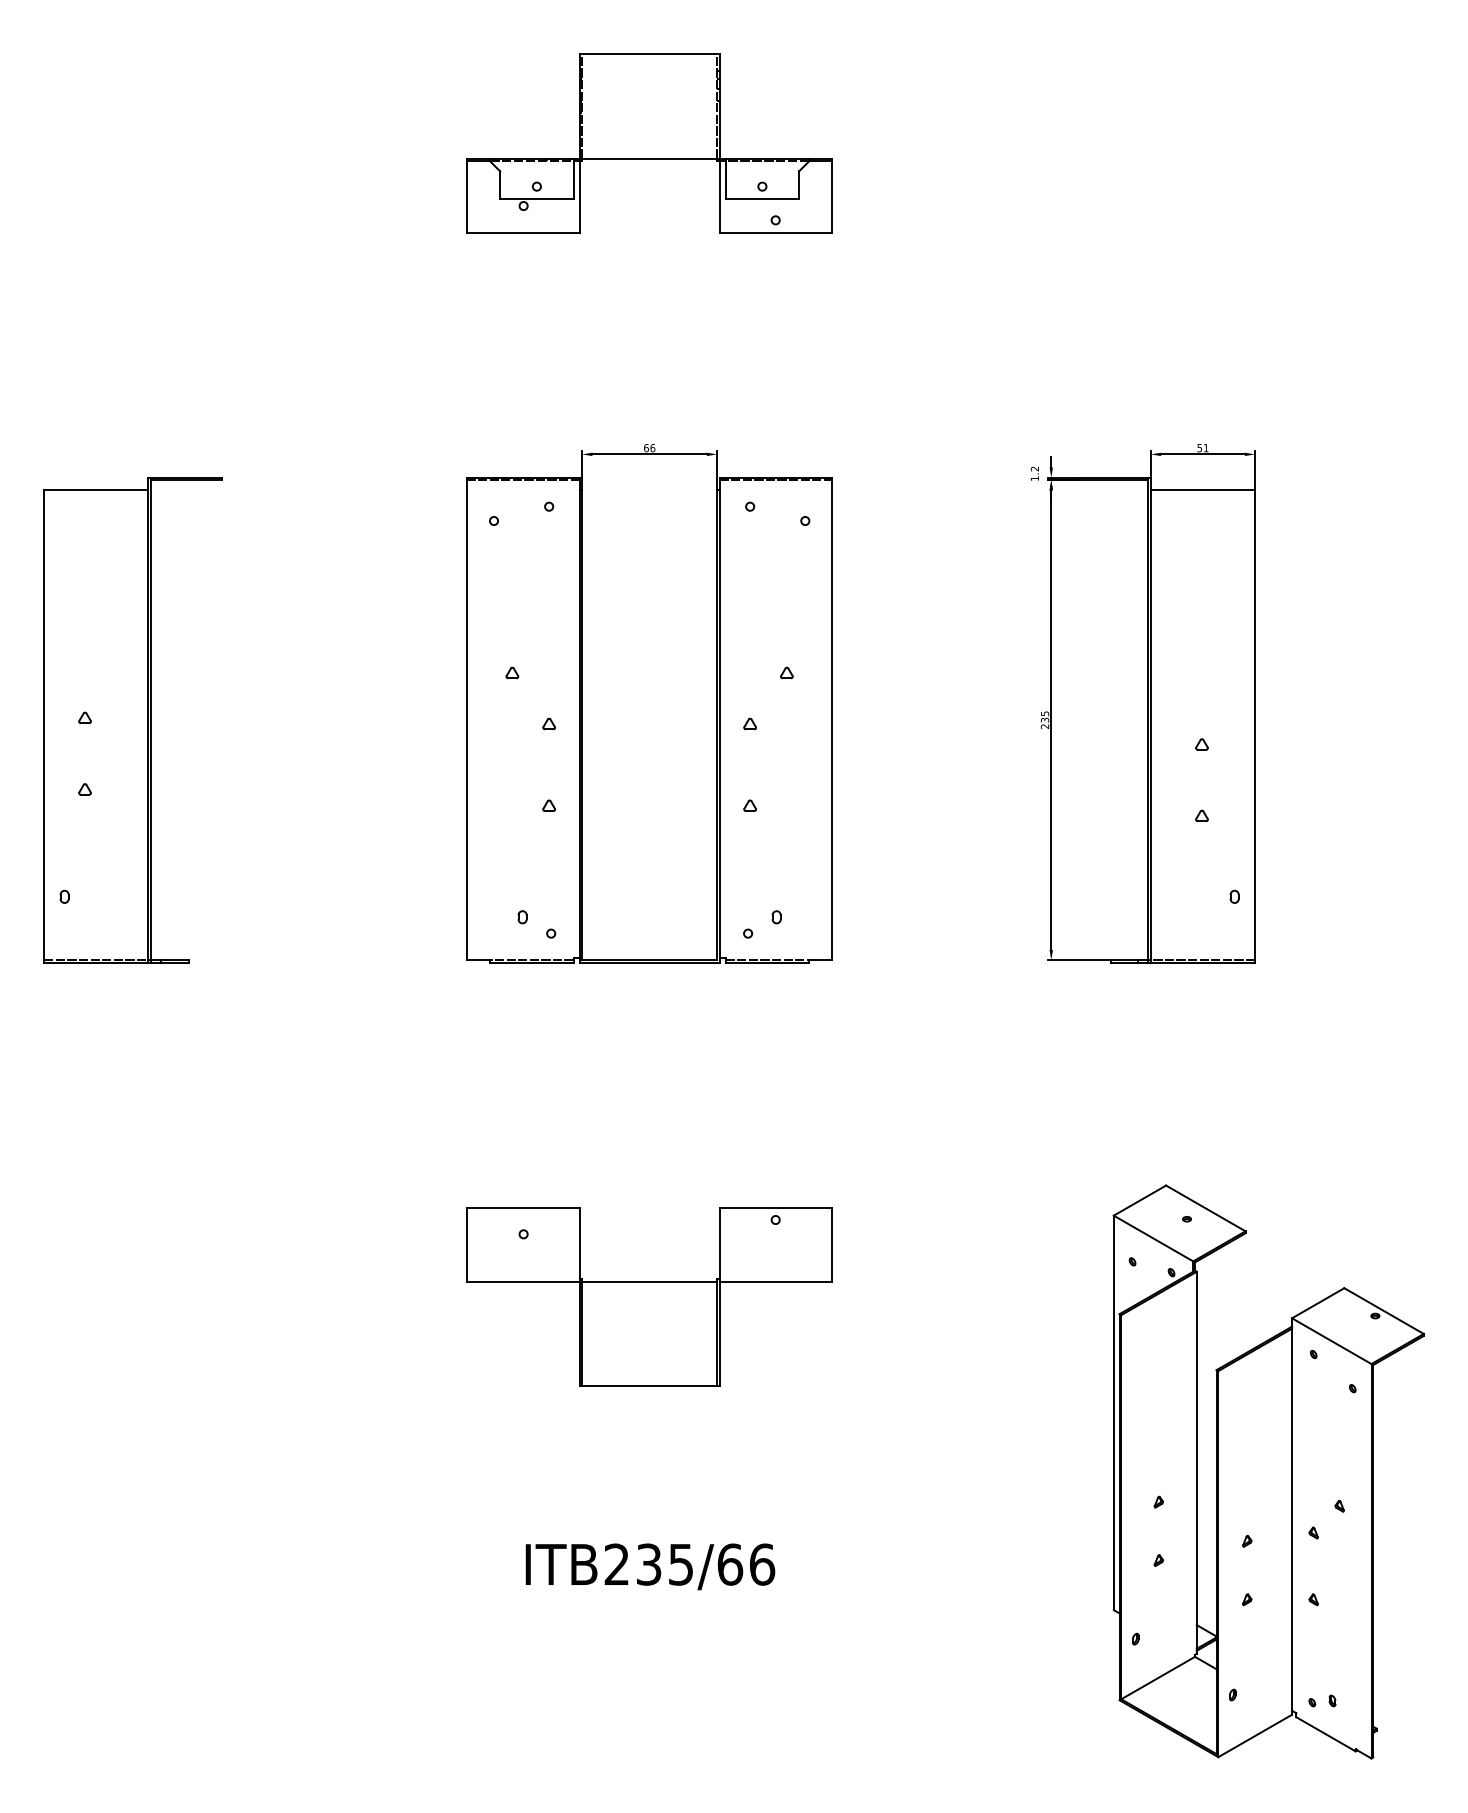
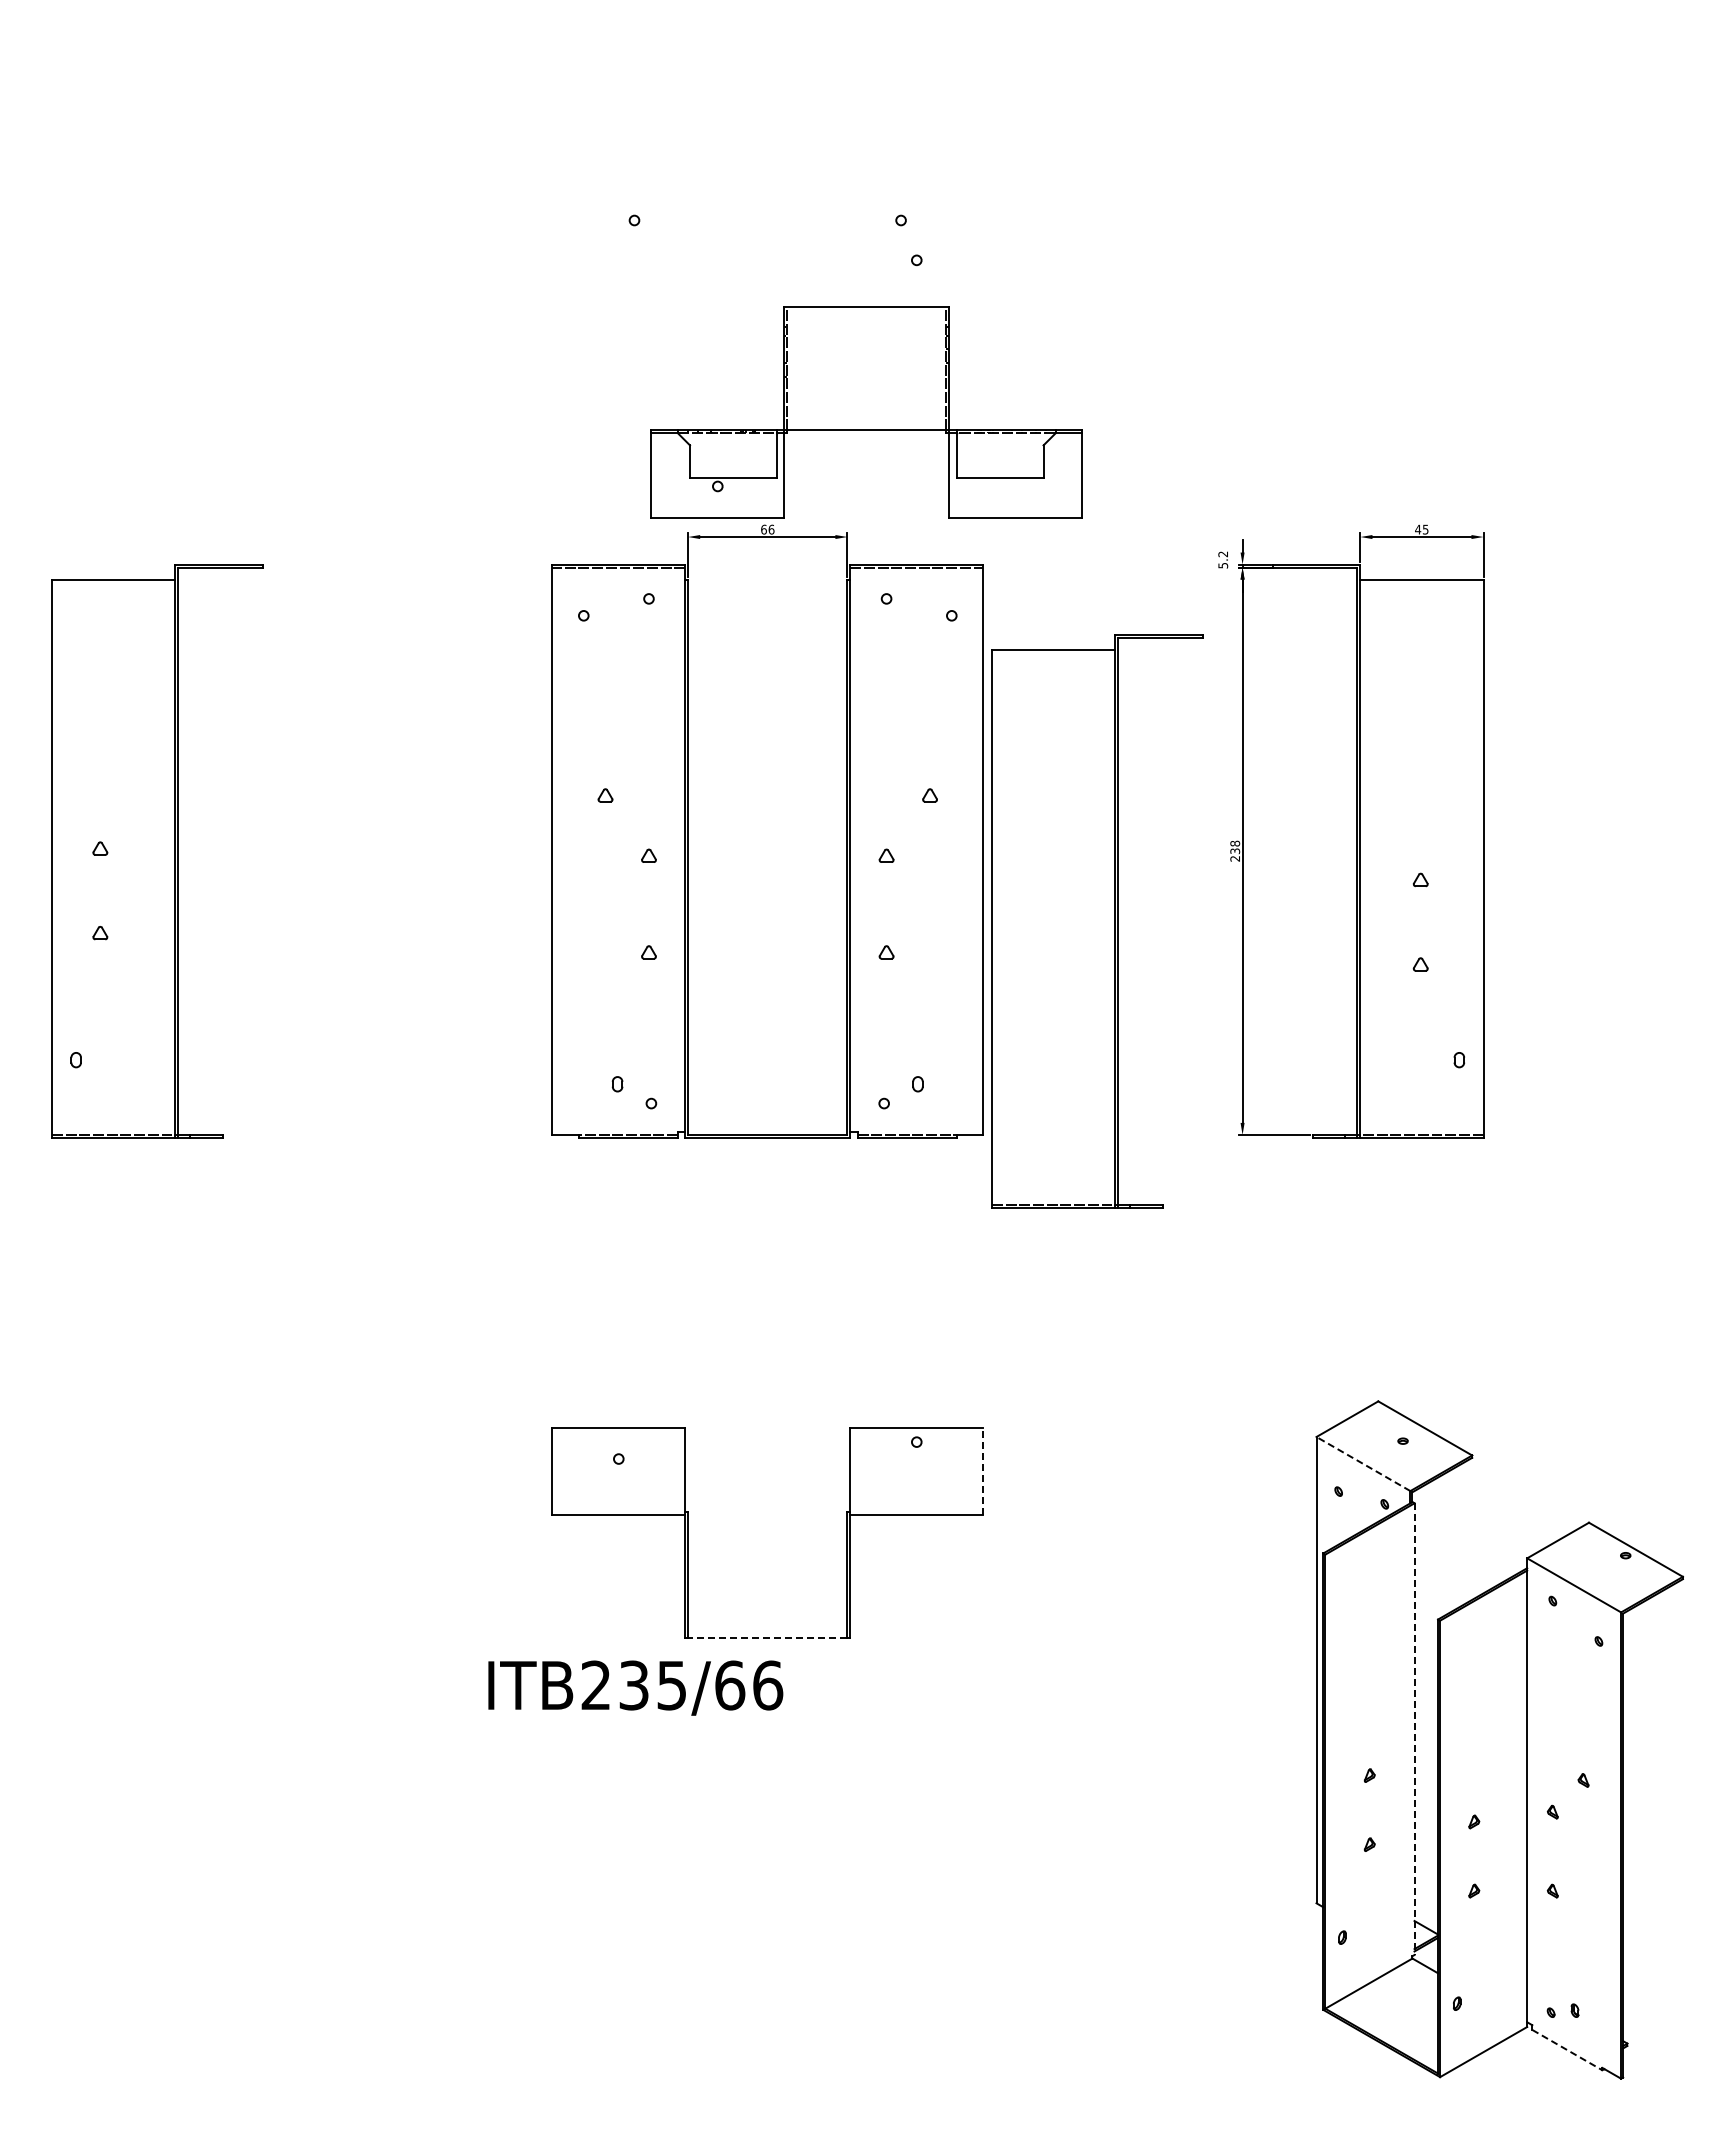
part: (649, 143) -> (866, 412), moved
text: (1202, 448) -> (1421, 529), 51 -> 45
text: (1035, 478) -> (1223, 565), 1.2 -> 5.2
text: (1045, 713) -> (1235, 843), 235 -> 238
part: (928, 779) -> (1097, 921), added
line: (1153, 1238) -> (1363, 1463), solid -> dashed
line: (832, 1244) -> (983, 1471), solid -> dashed
line: (649, 1282) -> (767, 1515), removed
line: (649, 1386) -> (767, 1638), solid -> dashed
line: (1196, 1463) -> (1414, 1729), solid -> dashed
text: (650, 1566) -> (635, 1687), moved
line: (1326, 1734) -> (1567, 2050), solid -> dashed

